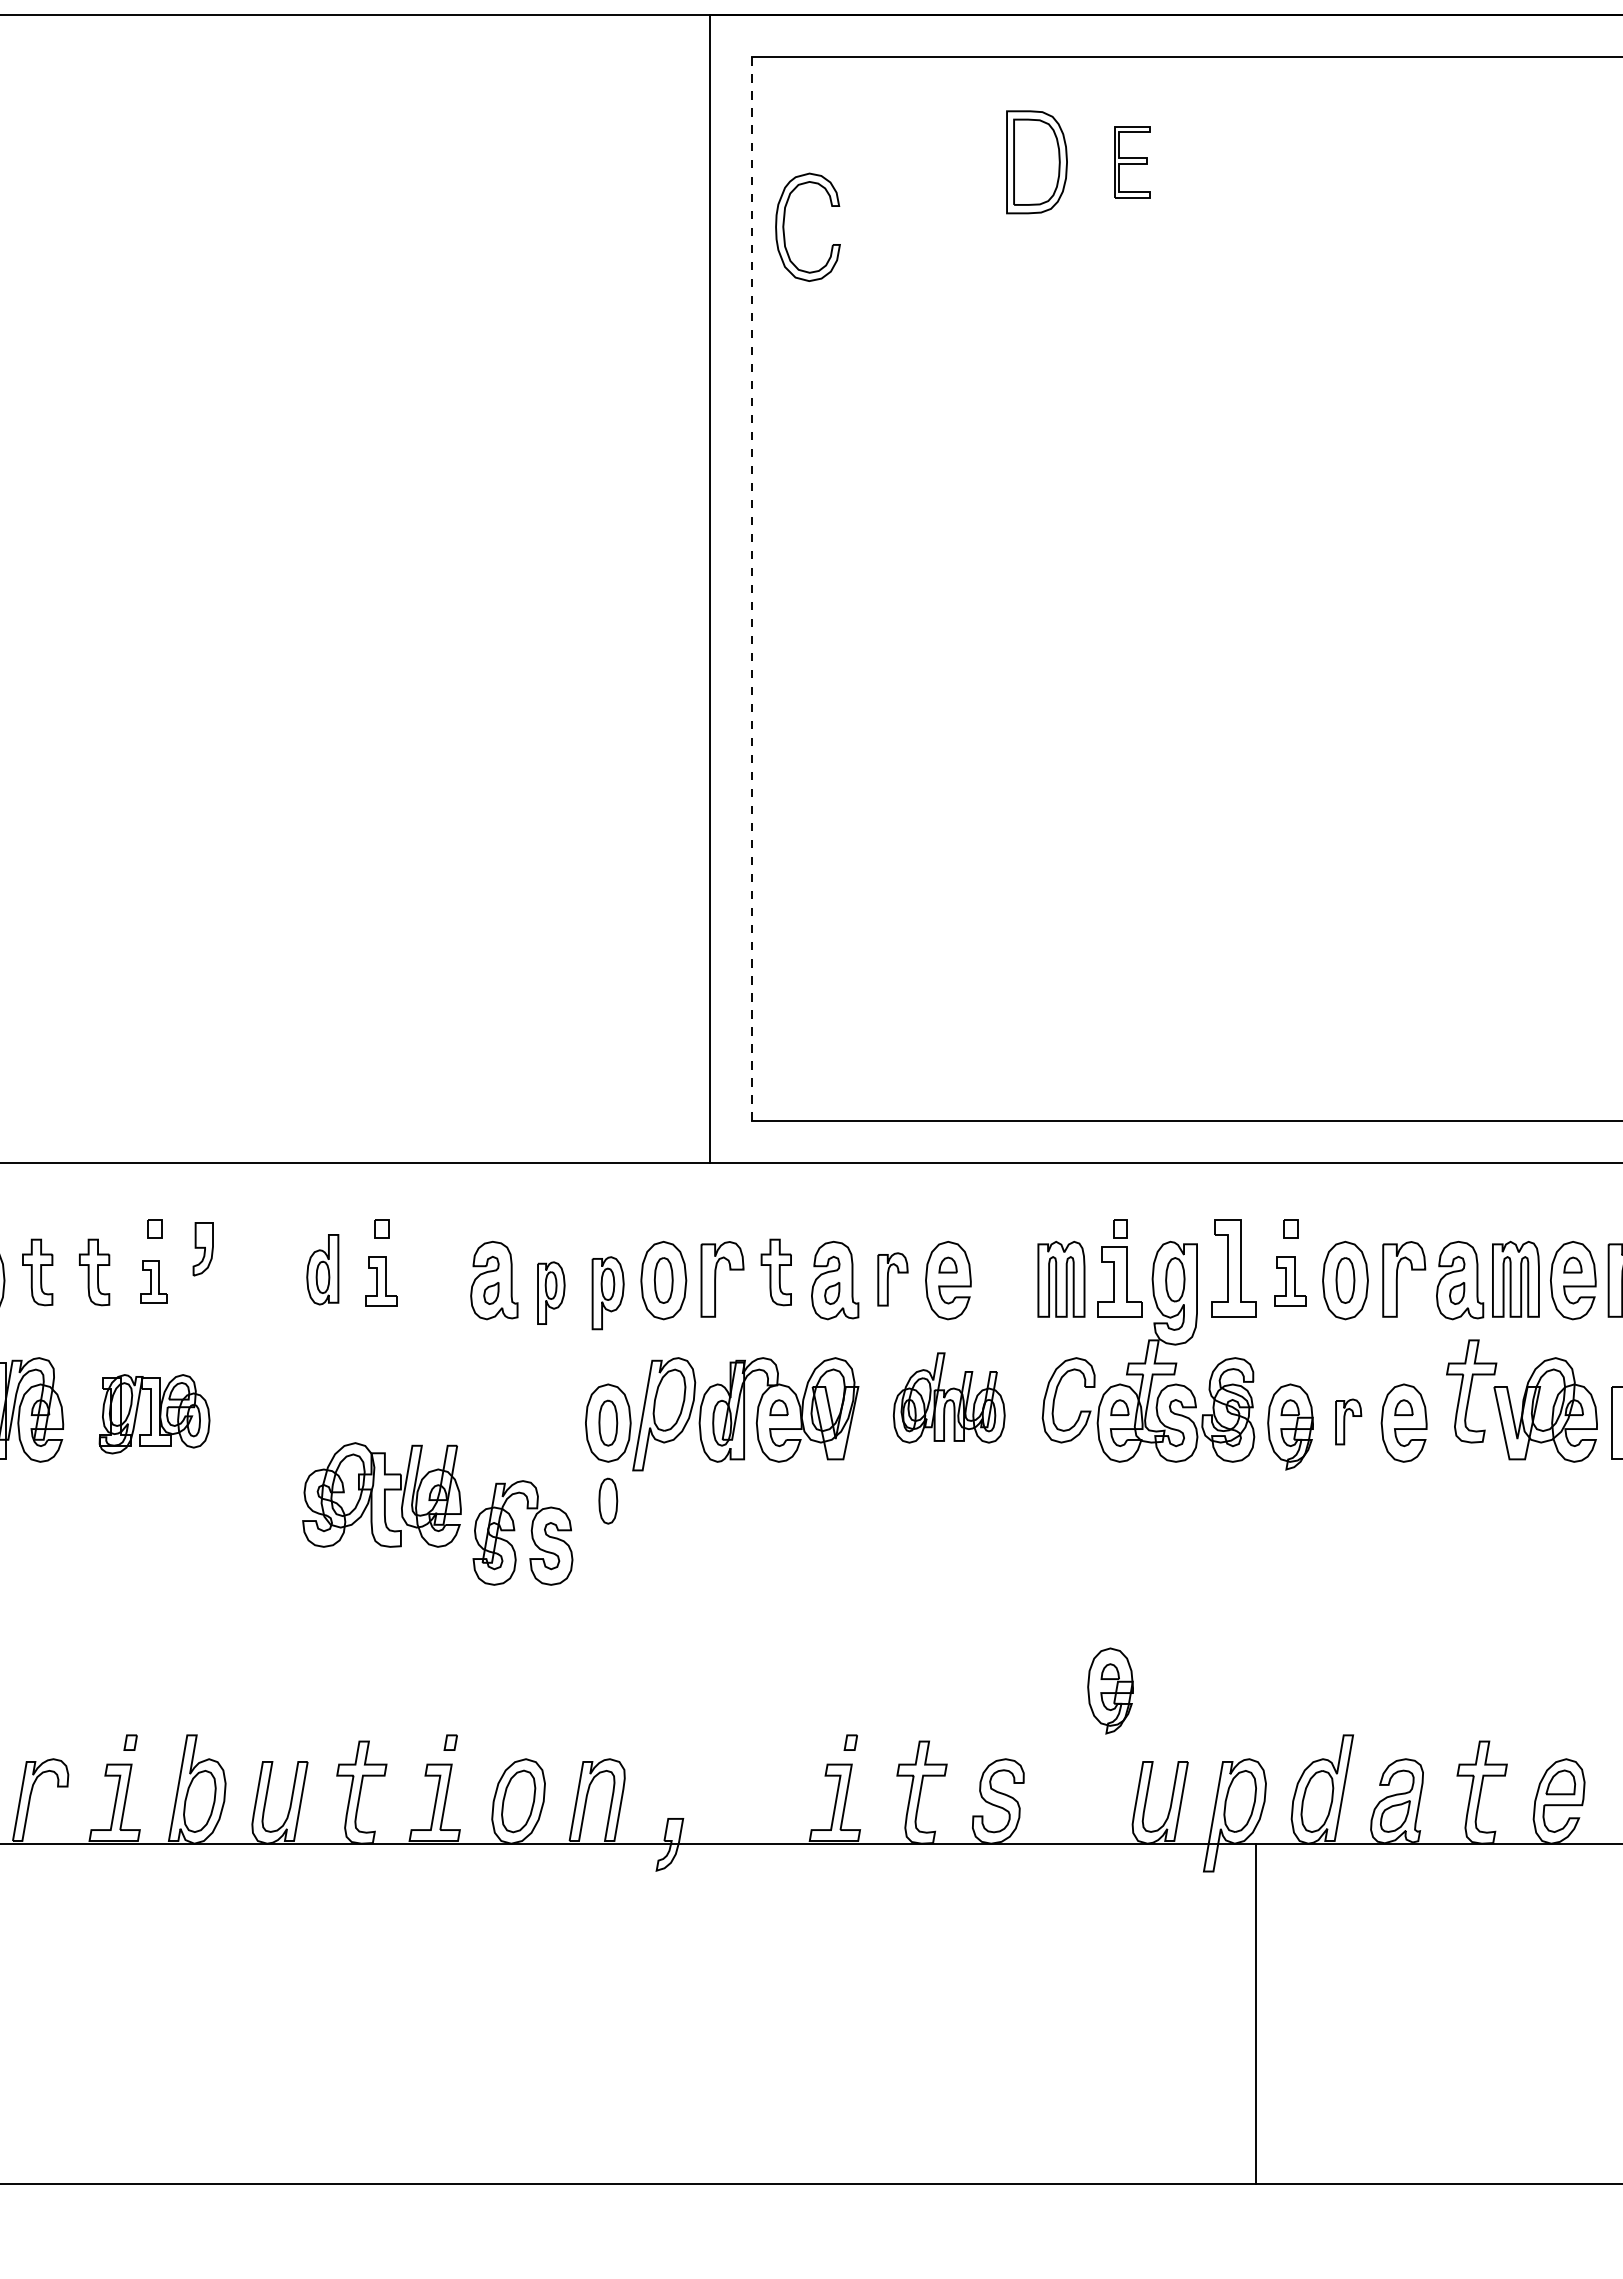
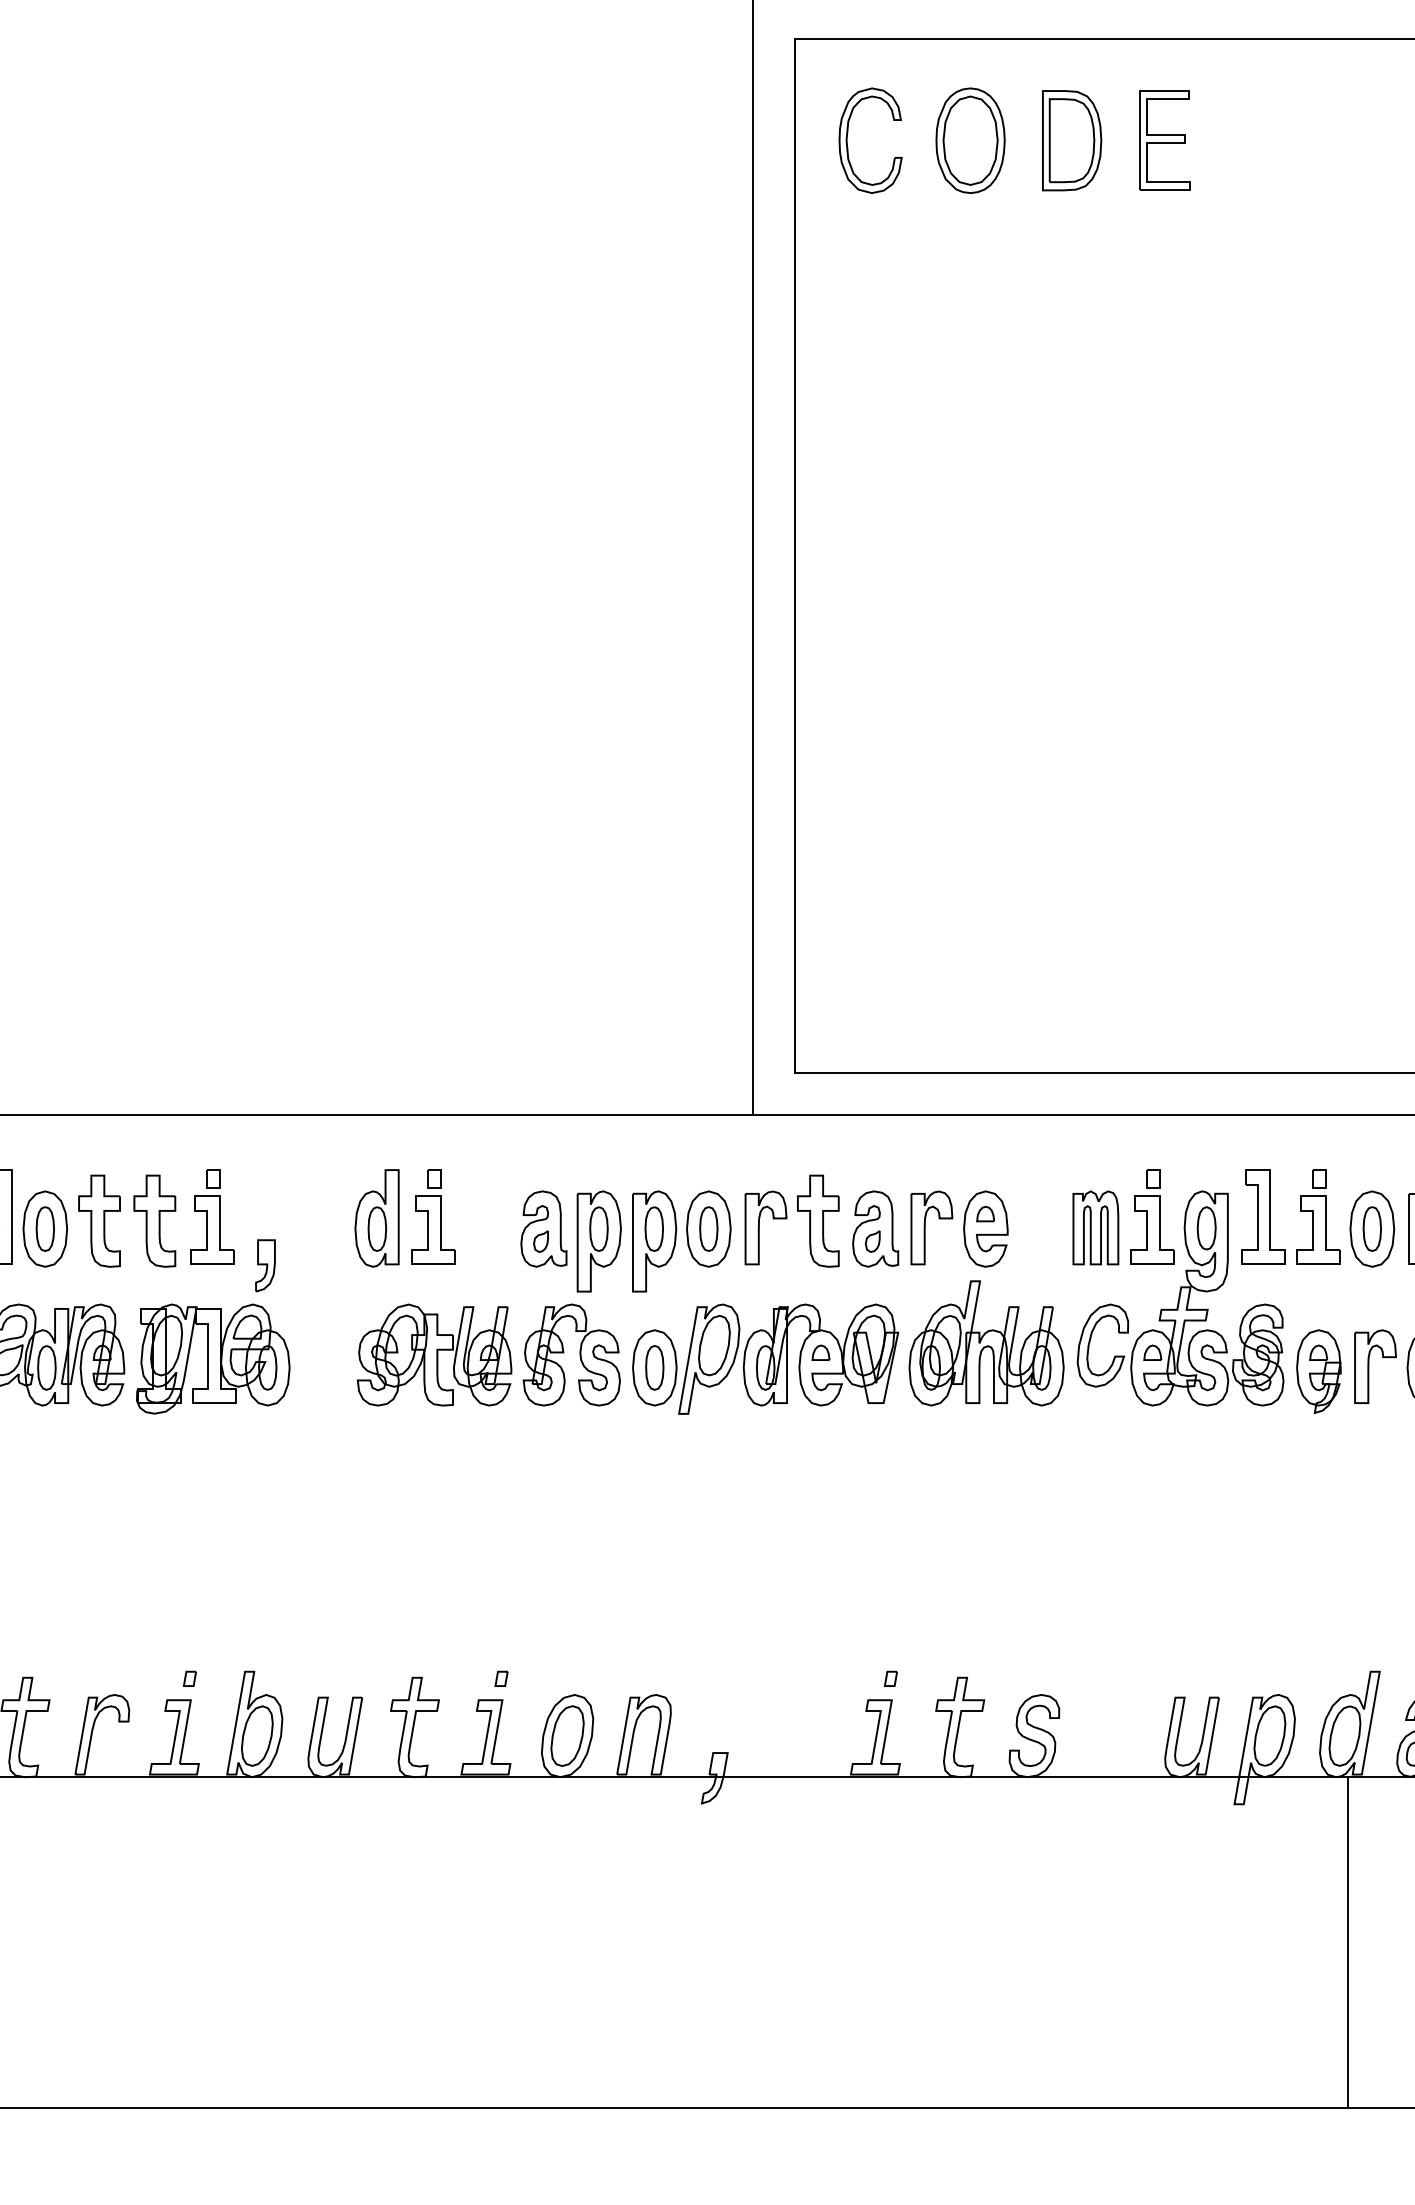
part: (932, 161) -> (970, 139), added
part: (1132, 161) -> (1165, 139), size x1.43
part: (784, 226) -> (847, 139), moved
line: (752, 589) -> (795, 556), dashed -> solid
part: (202, 1249) -> (264, 1266), moved
part: (322, 1269) -> (376, 1218), size x1.43
part: (37, 1272) -> (99, 1221), size x1.43
part: (94, 1272) -> (154, 1221), size x1.43
part: (776, 1272) -> (818, 1221), size x1.43
part: (892, 1279) -> (931, 1228), size x1.43
part: (153, 1281) -> (212, 1230), size x1.67
part: (380, 1281) -> (433, 1230), size x1.43
part: (1289, 1281) -> (1317, 1230), size x1.43
part: (551, 1292) -> (599, 1240), size x1.67
part: (608, 1292) -> (655, 1240), size x1.43
part: (949, 1397) -> (986, 1342), size x1.43
part: (154, 1414) -> (213, 1359), size x1.43
part: (1348, 1421) -> (1375, 1366), size x1.67
part: (381, 1494) -> (434, 1354), moved
part: (608, 1500) -> (655, 1443), removed
part: (515, 1530) -> (564, 1352), moved
part: (1110, 1690) -> (1143, 1628), removed
line: (1255, 2013) -> (1348, 1942), moved

